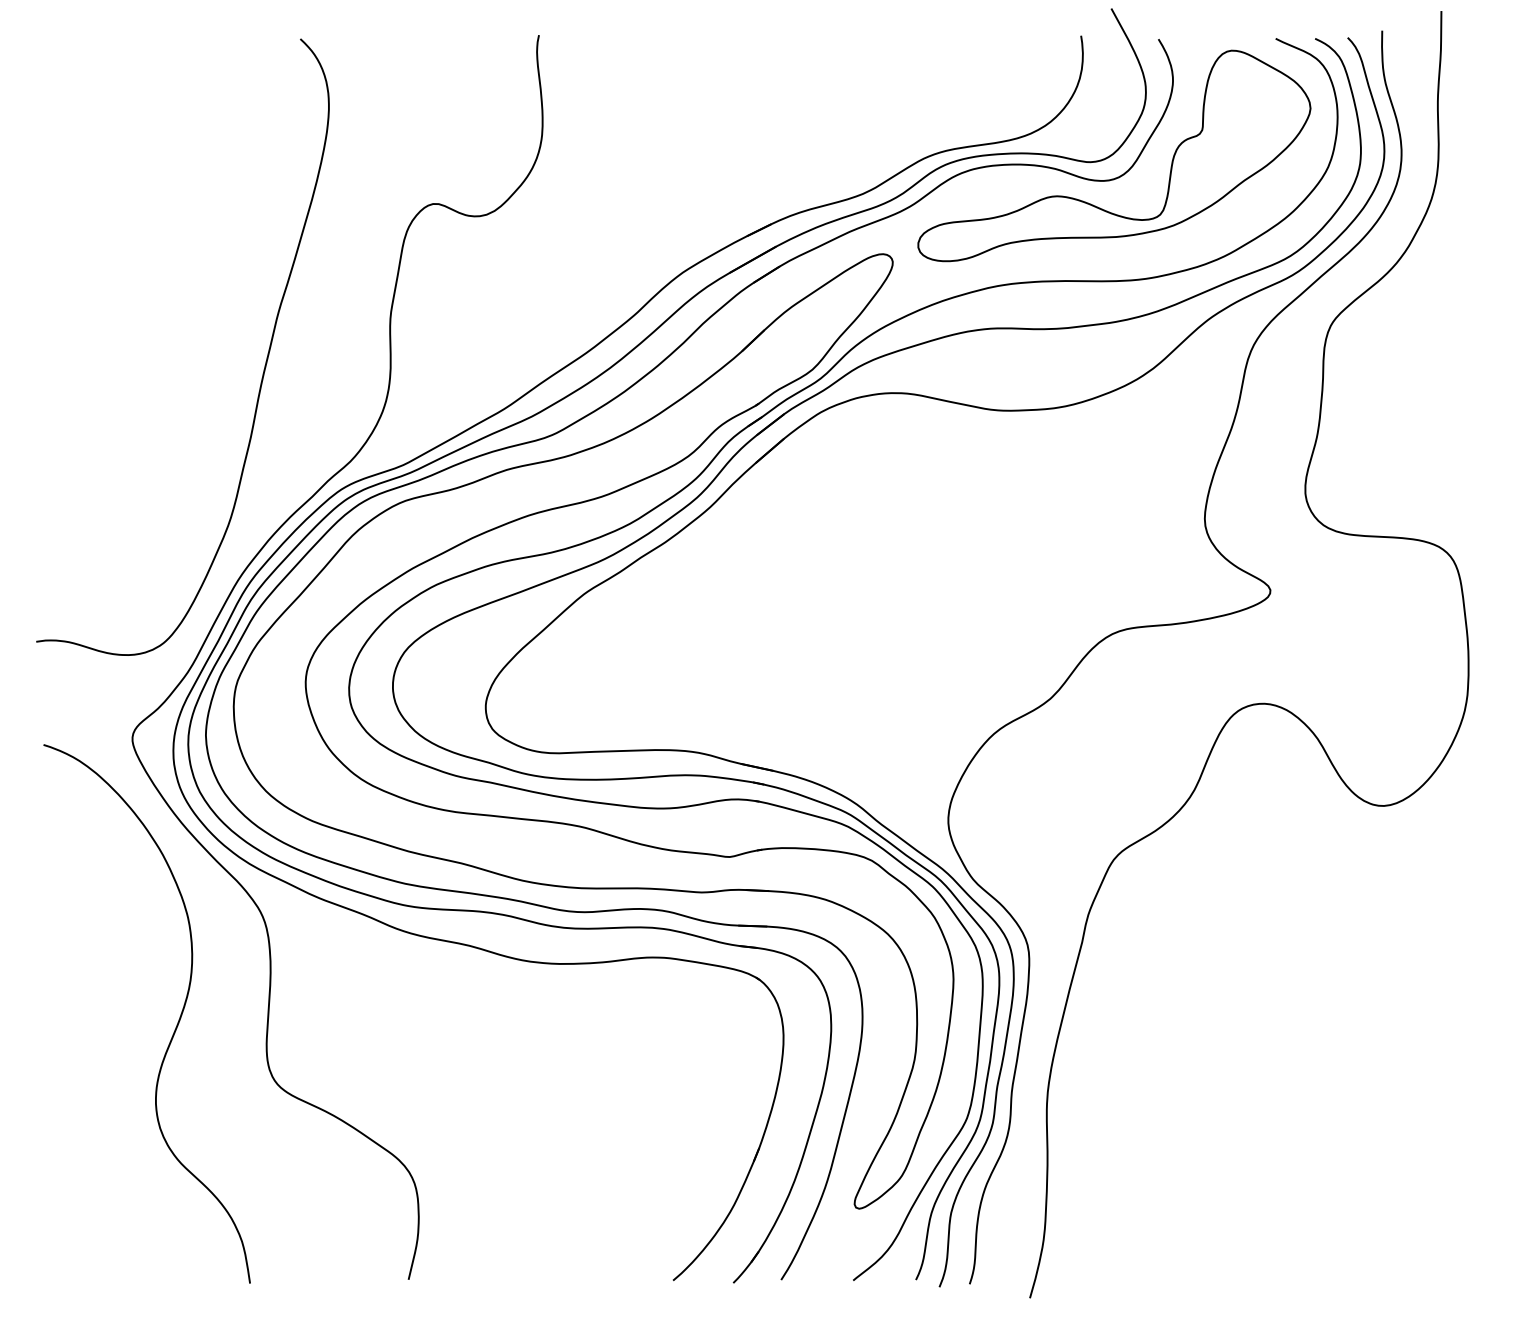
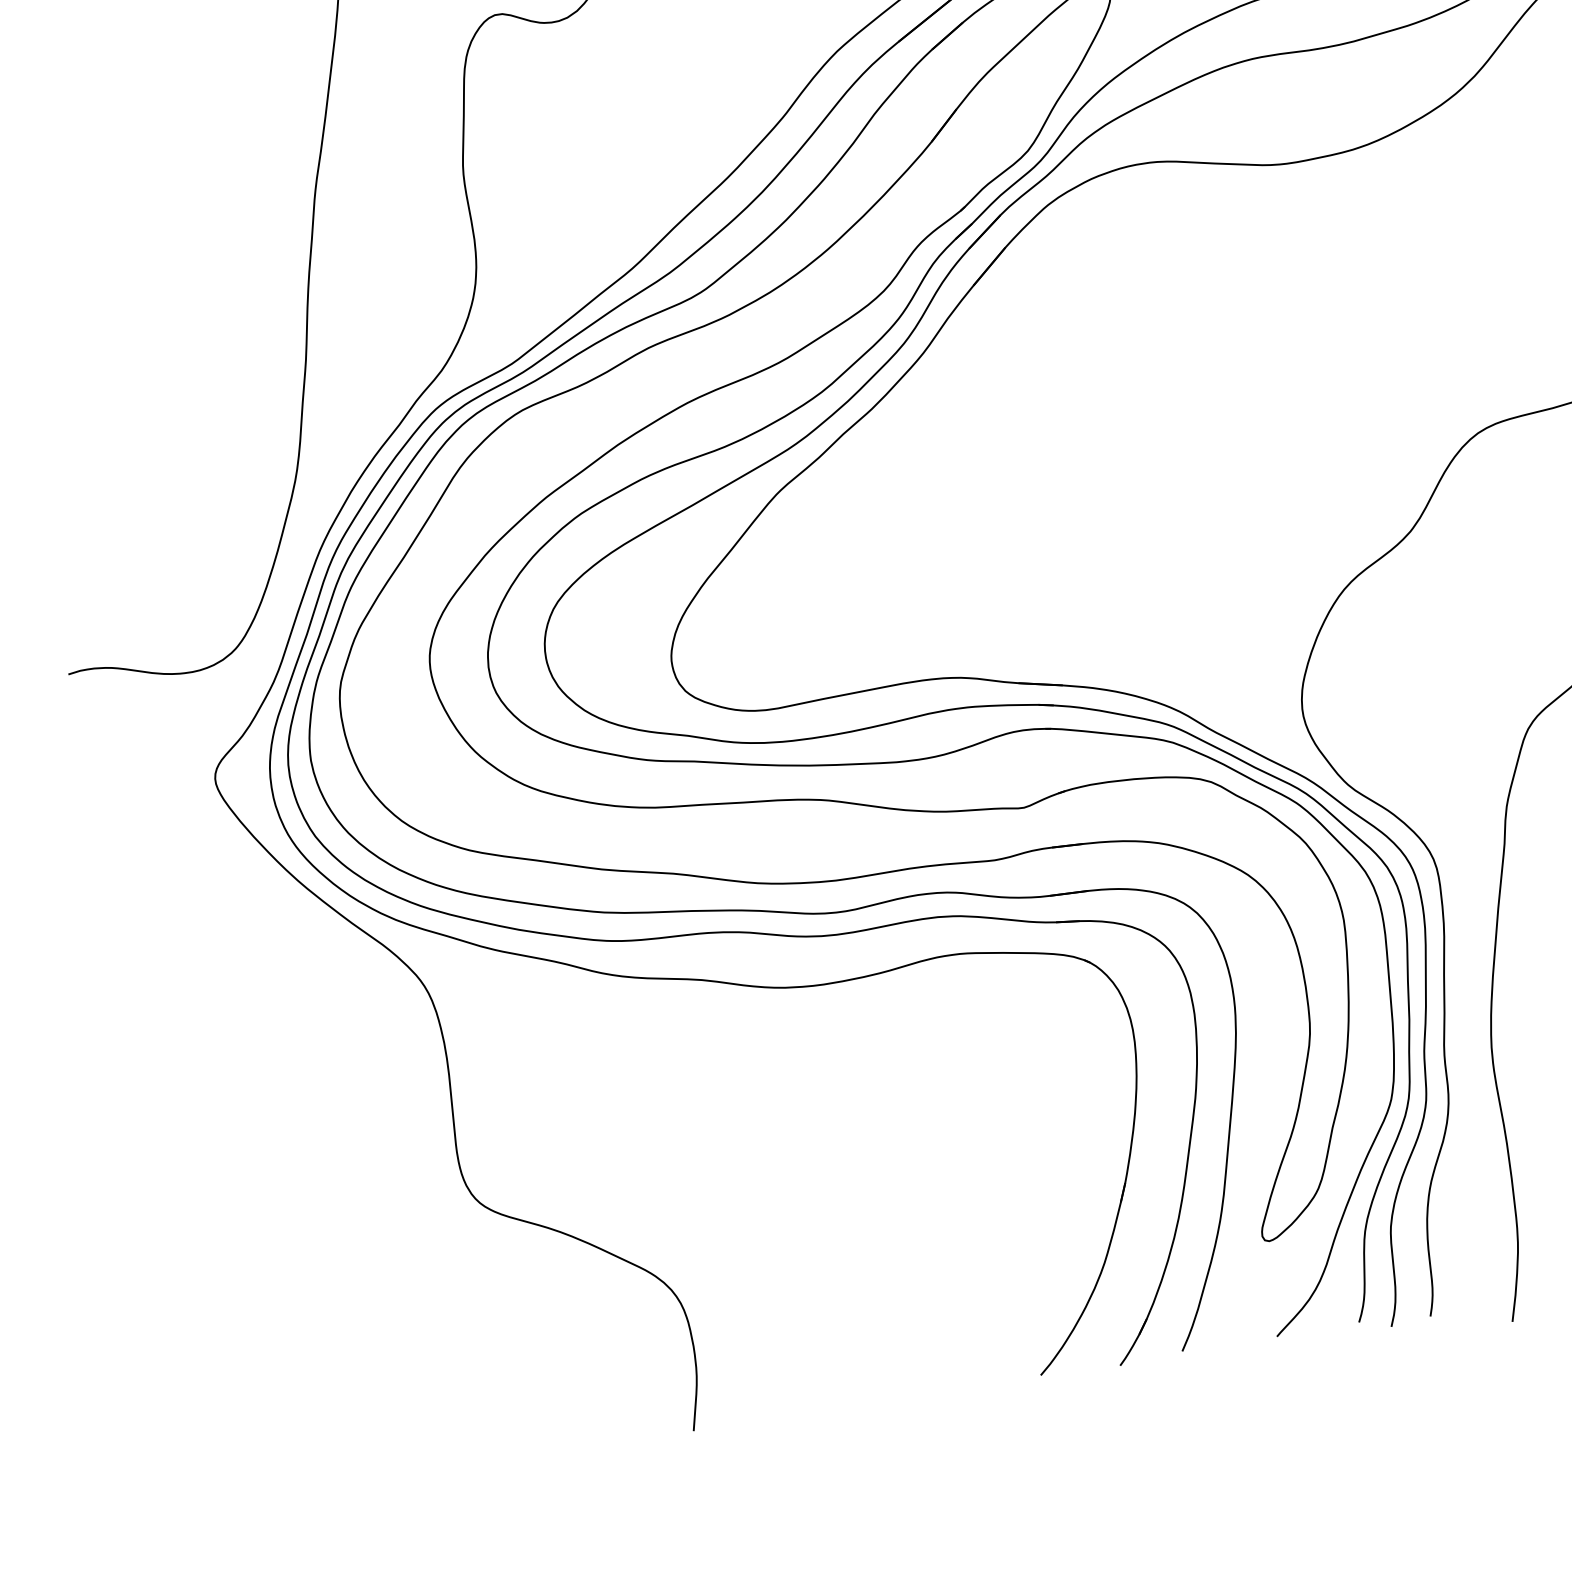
curve: (176, 1024) -> (334, 1146), removed

